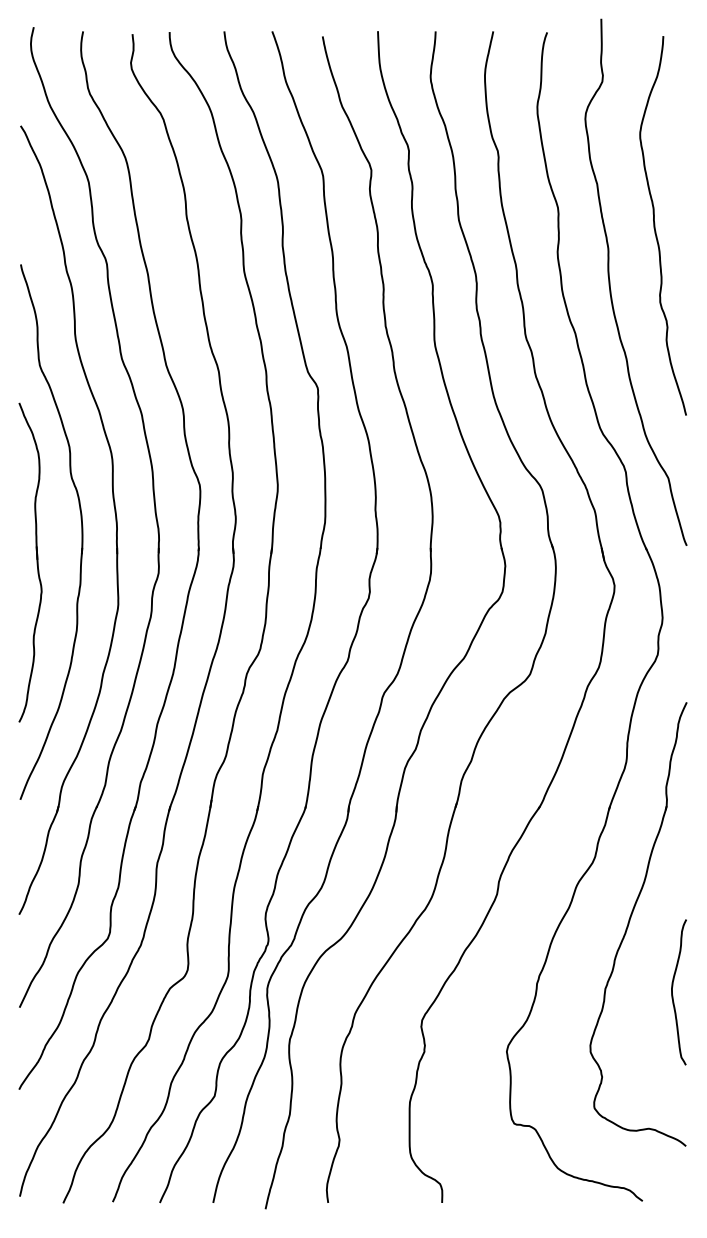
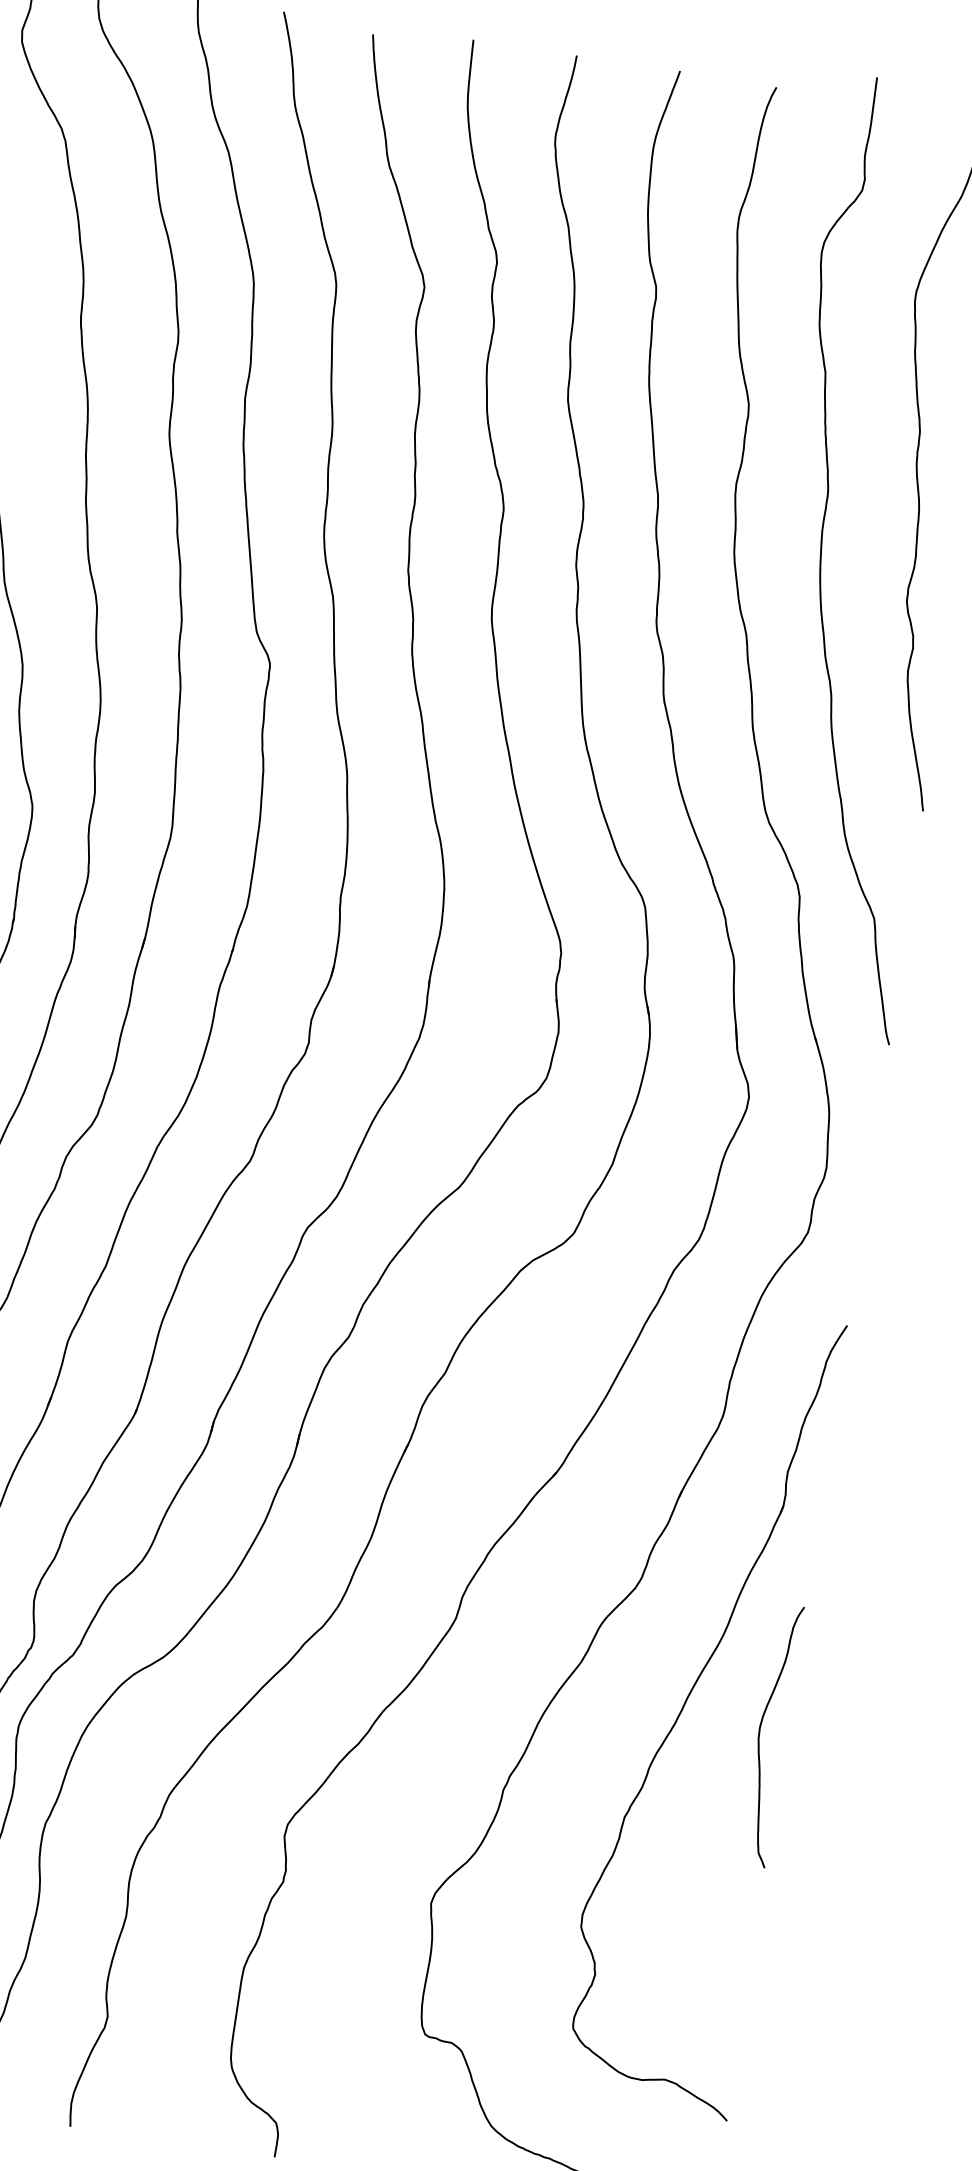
curve: (673, 995) -> (760, 1739), moved

